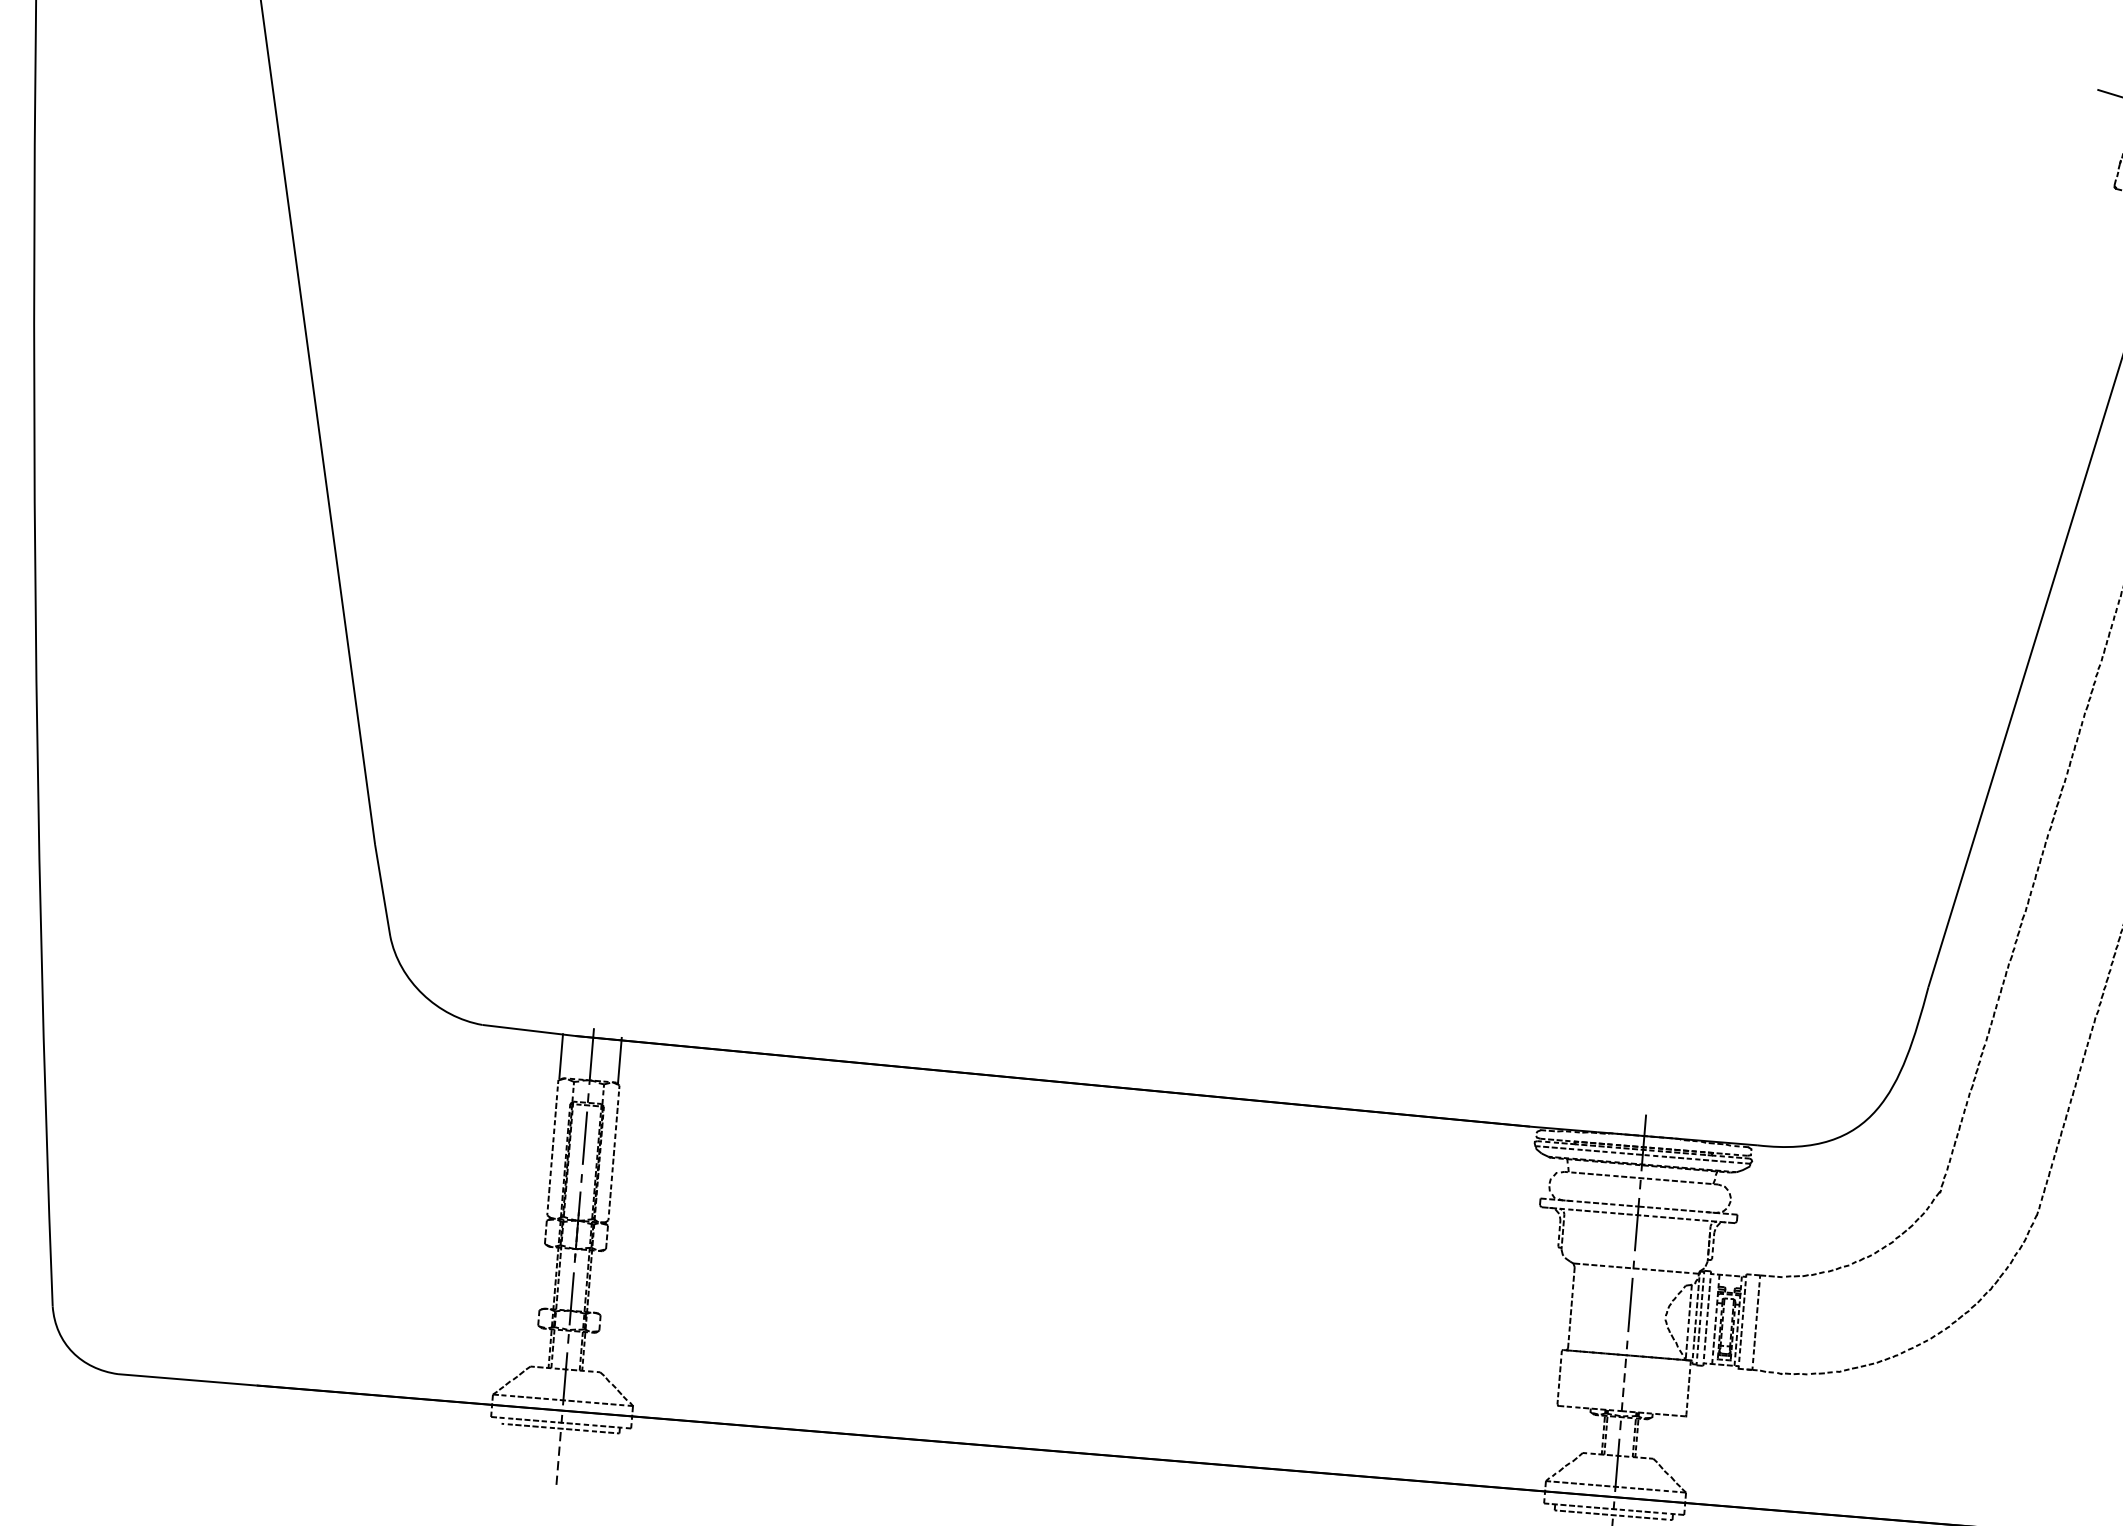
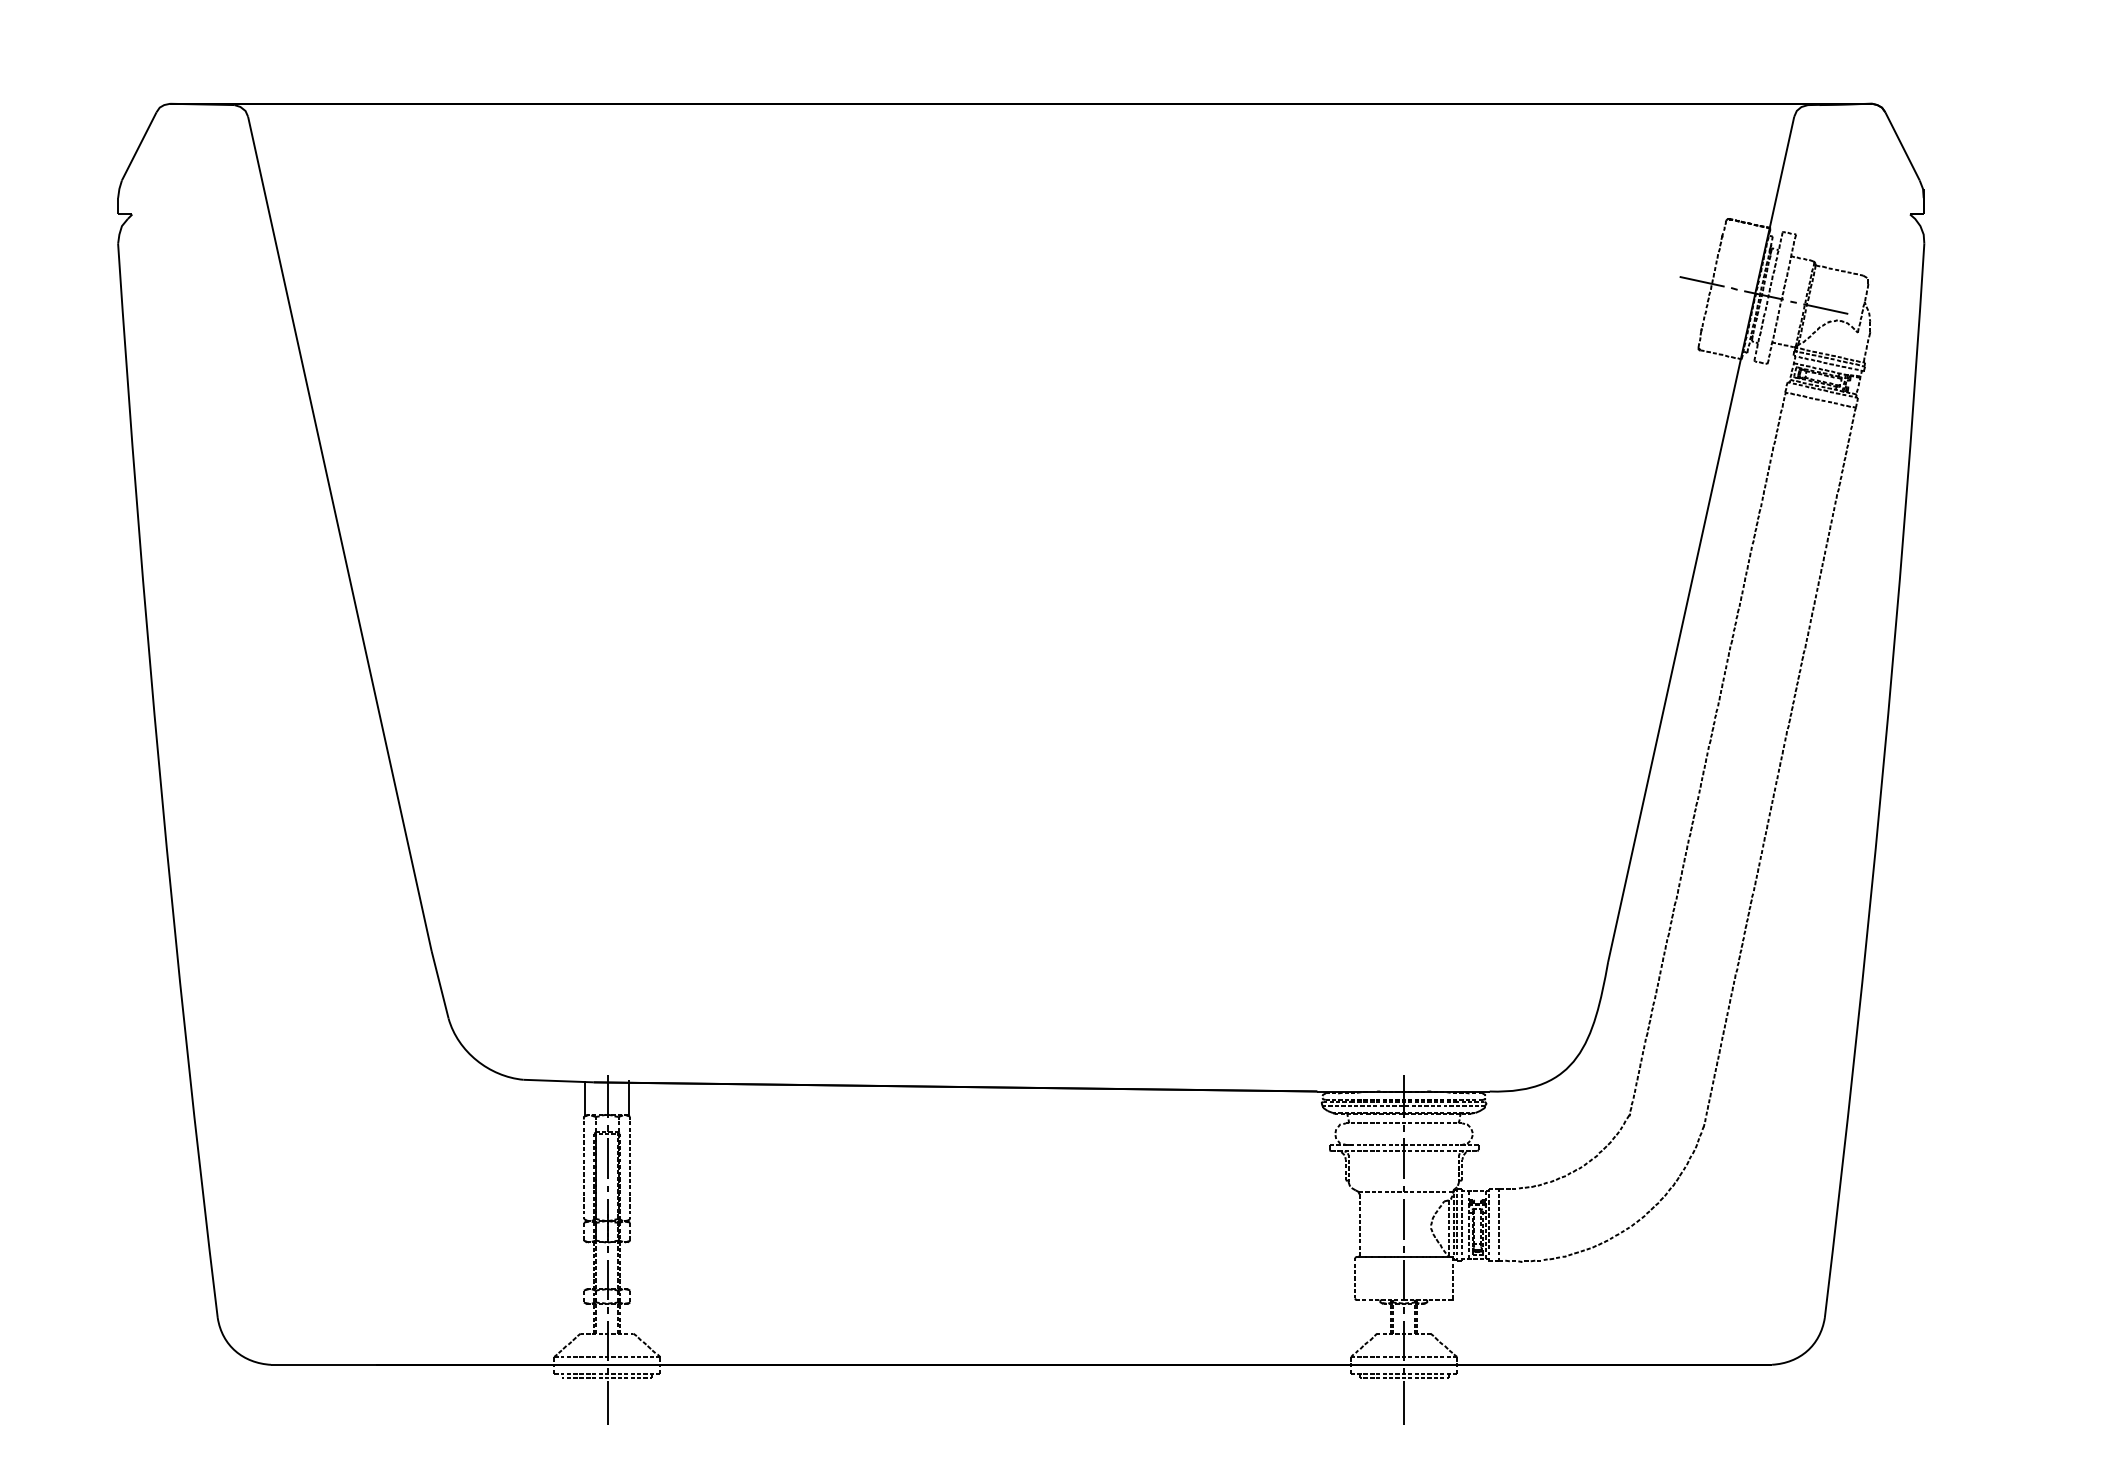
line: (1623, 1385) -> (1403, 1280), dashed -> solid
line: (558, 1460) -> (607, 1402), dashed -> solid

